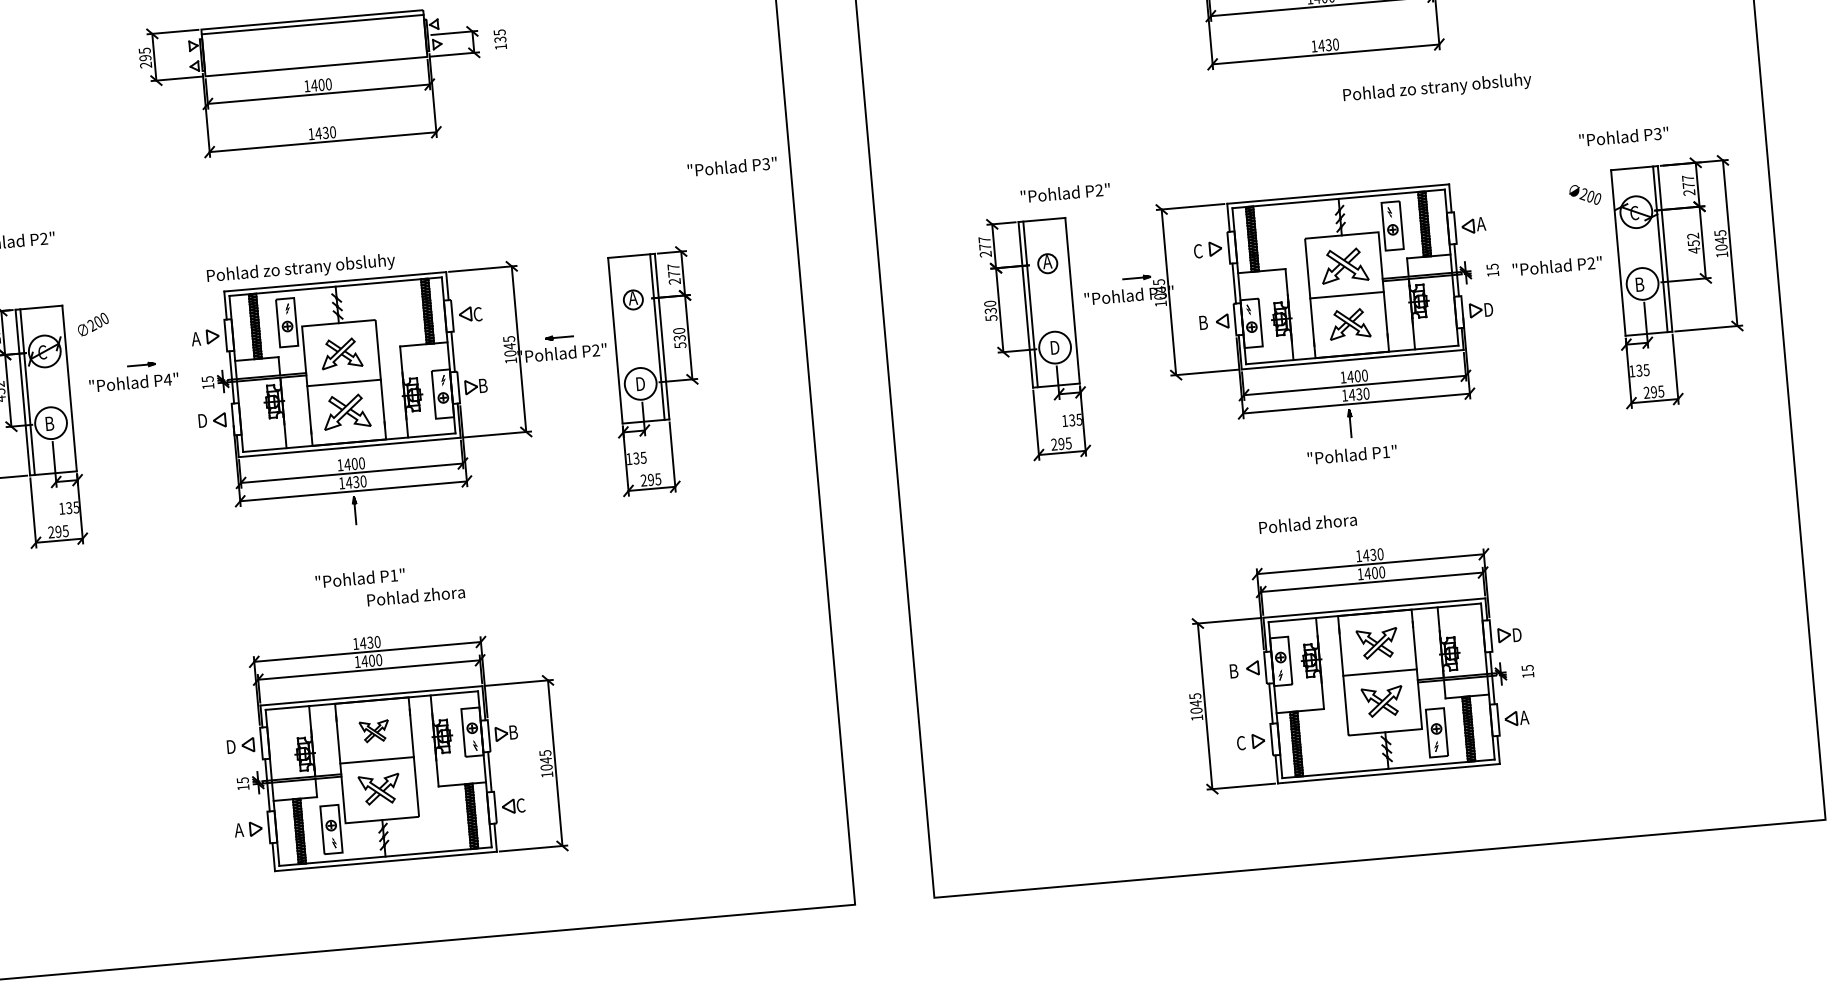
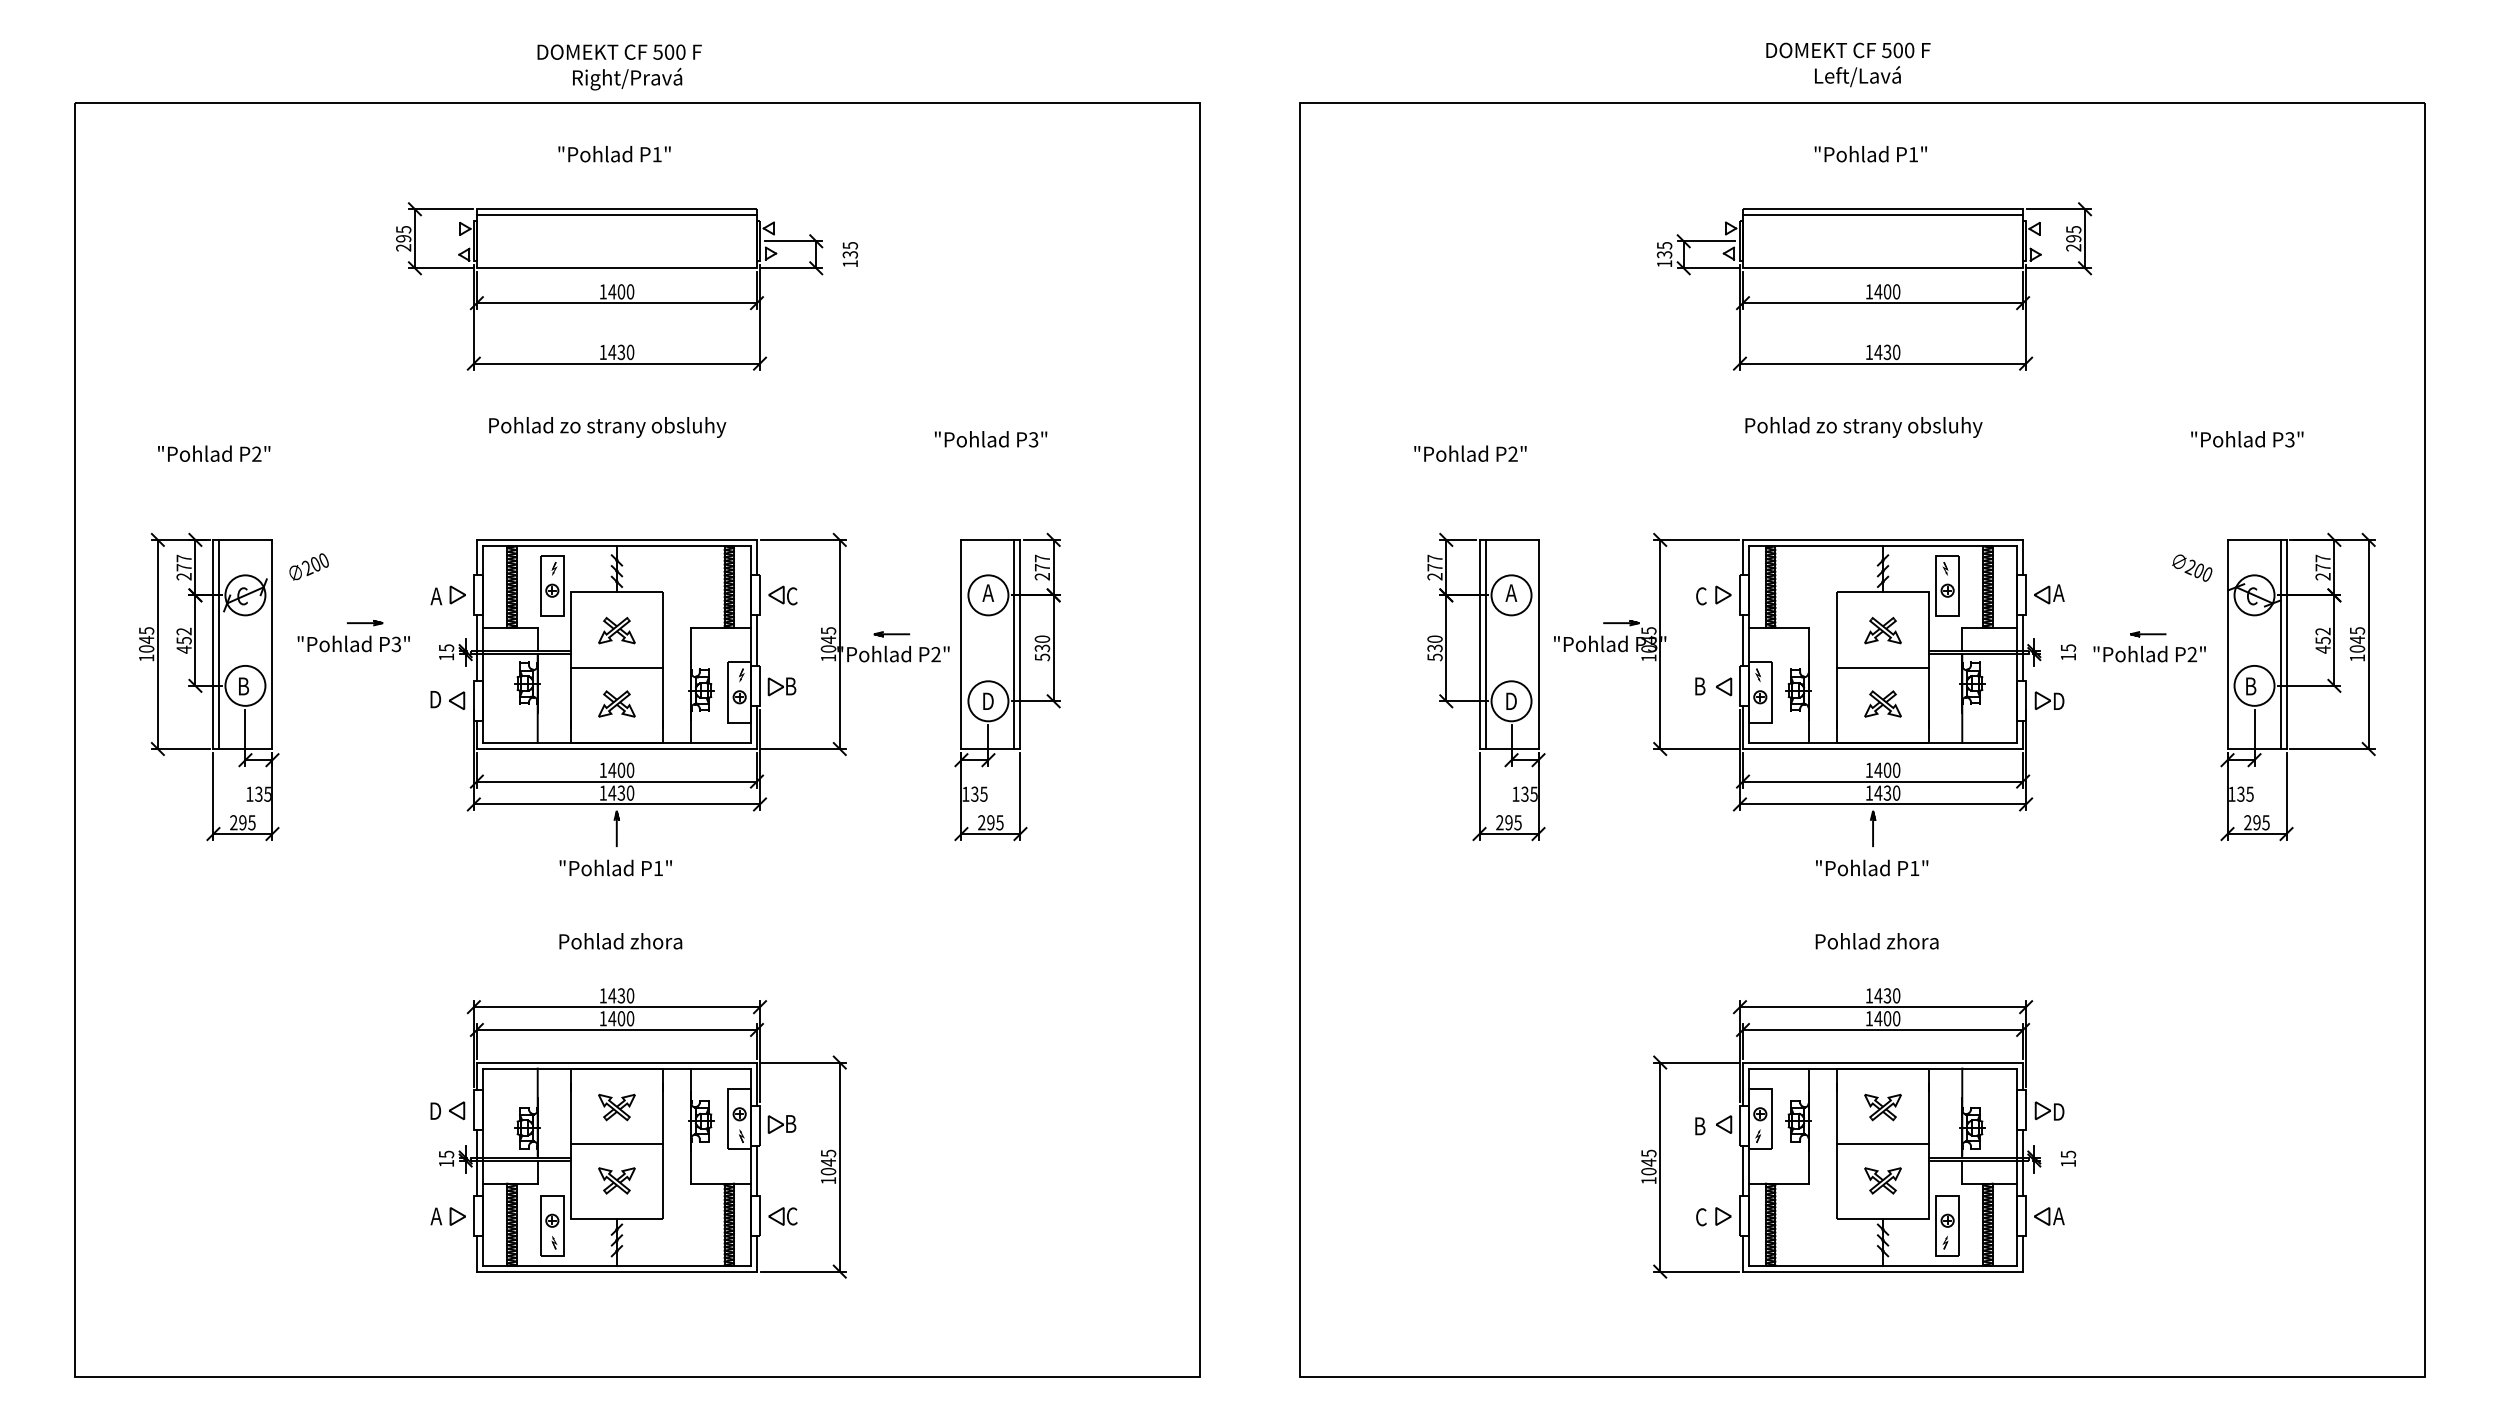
text: (1437, 88) -> (1863, 427), moved
text: (1624, 136) -> (2247, 439), moved
text: (731, 166) -> (990, 439), moved
text: (1065, 192) -> (1470, 453), moved
line: (1555, 250) -> (2148, 634), added
circle: (1047, 263) -> (1511, 595), size x1.67
part: (1344, 265) -> (1882, 630), size x0.62
text: (301, 269) -> (607, 427), moved
circle: (633, 300) -> (988, 595), size x1.67
part: (1349, 323) -> (1882, 703), size x0.71
part: (341, 353) -> (616, 630), size x0.71
text: (167, 379) -> (396, 644), P4" -> P3"
part: (346, 411) -> (616, 703), size x0.62
text: (1307, 523) -> (1876, 941), moved
text: (359, 577) -> (615, 867), moved
text: (415, 596) -> (620, 941), moved
part: (1377, 643) -> (1882, 1107), size x0.71
part: (1382, 701) -> (1882, 1180), size x0.71
part: (379, 789) -> (616, 1180), size x0.71

